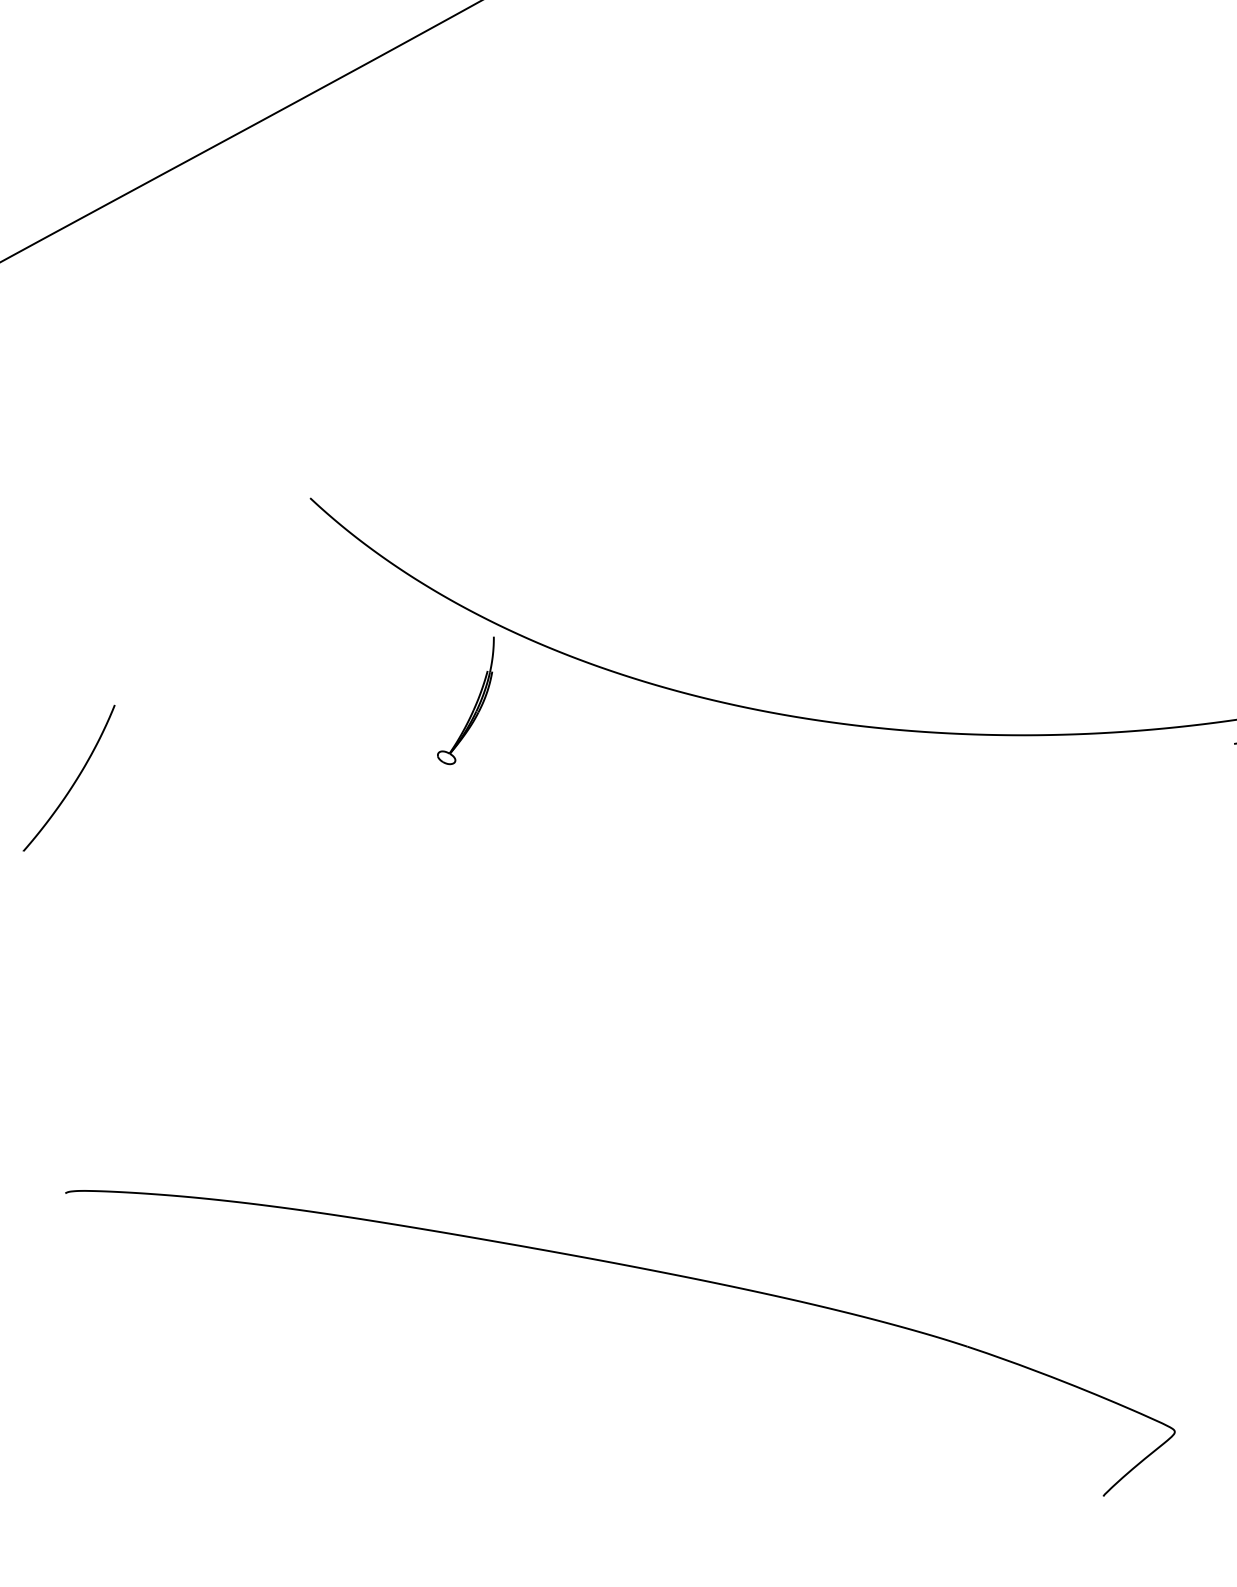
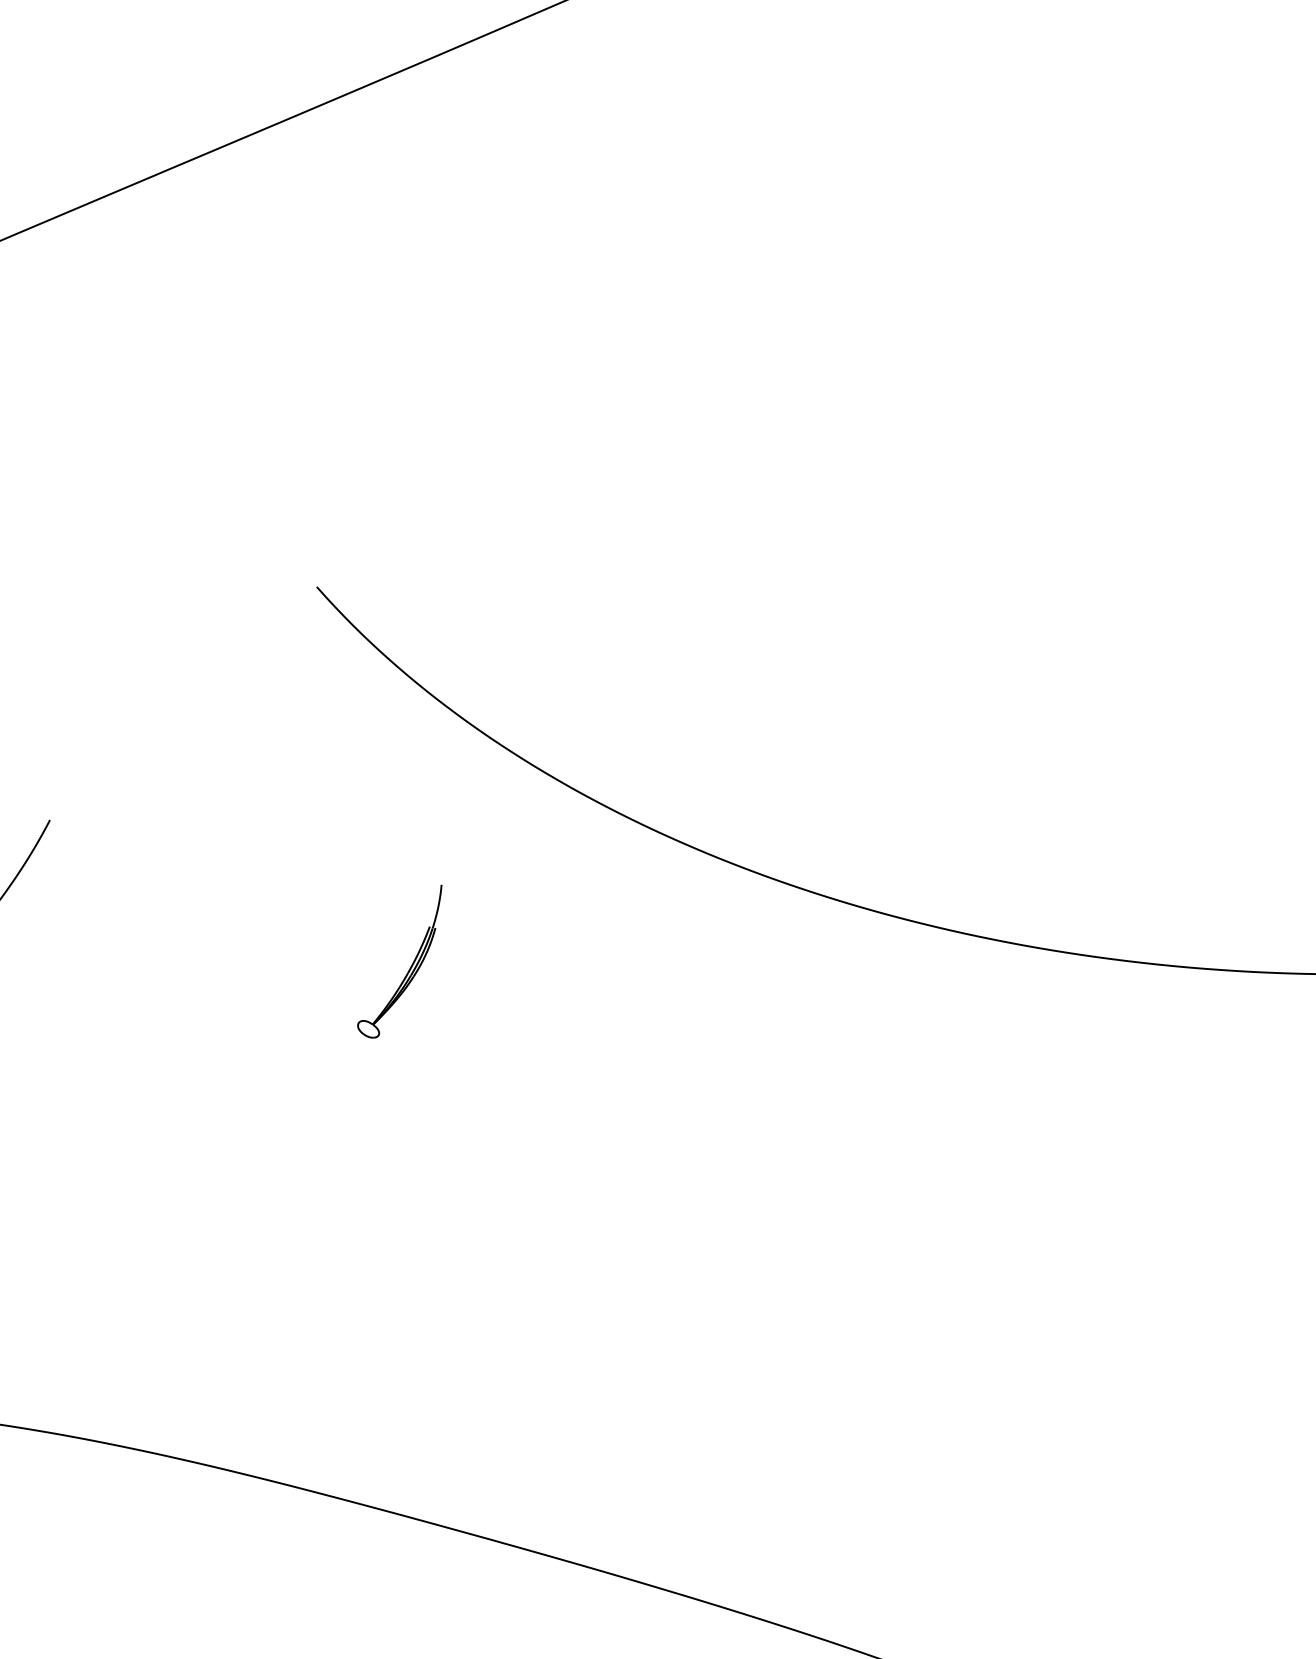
part: (474, 705) -> (409, 967), moved

